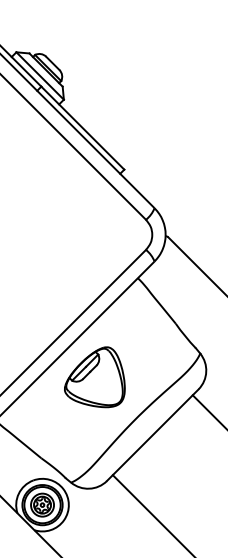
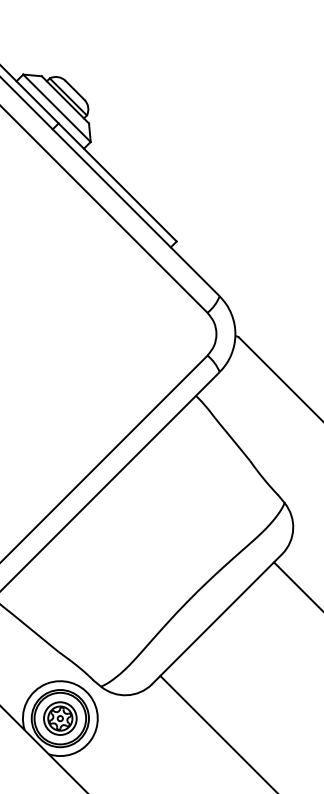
part: (94, 377) -> (134, 537), removed

